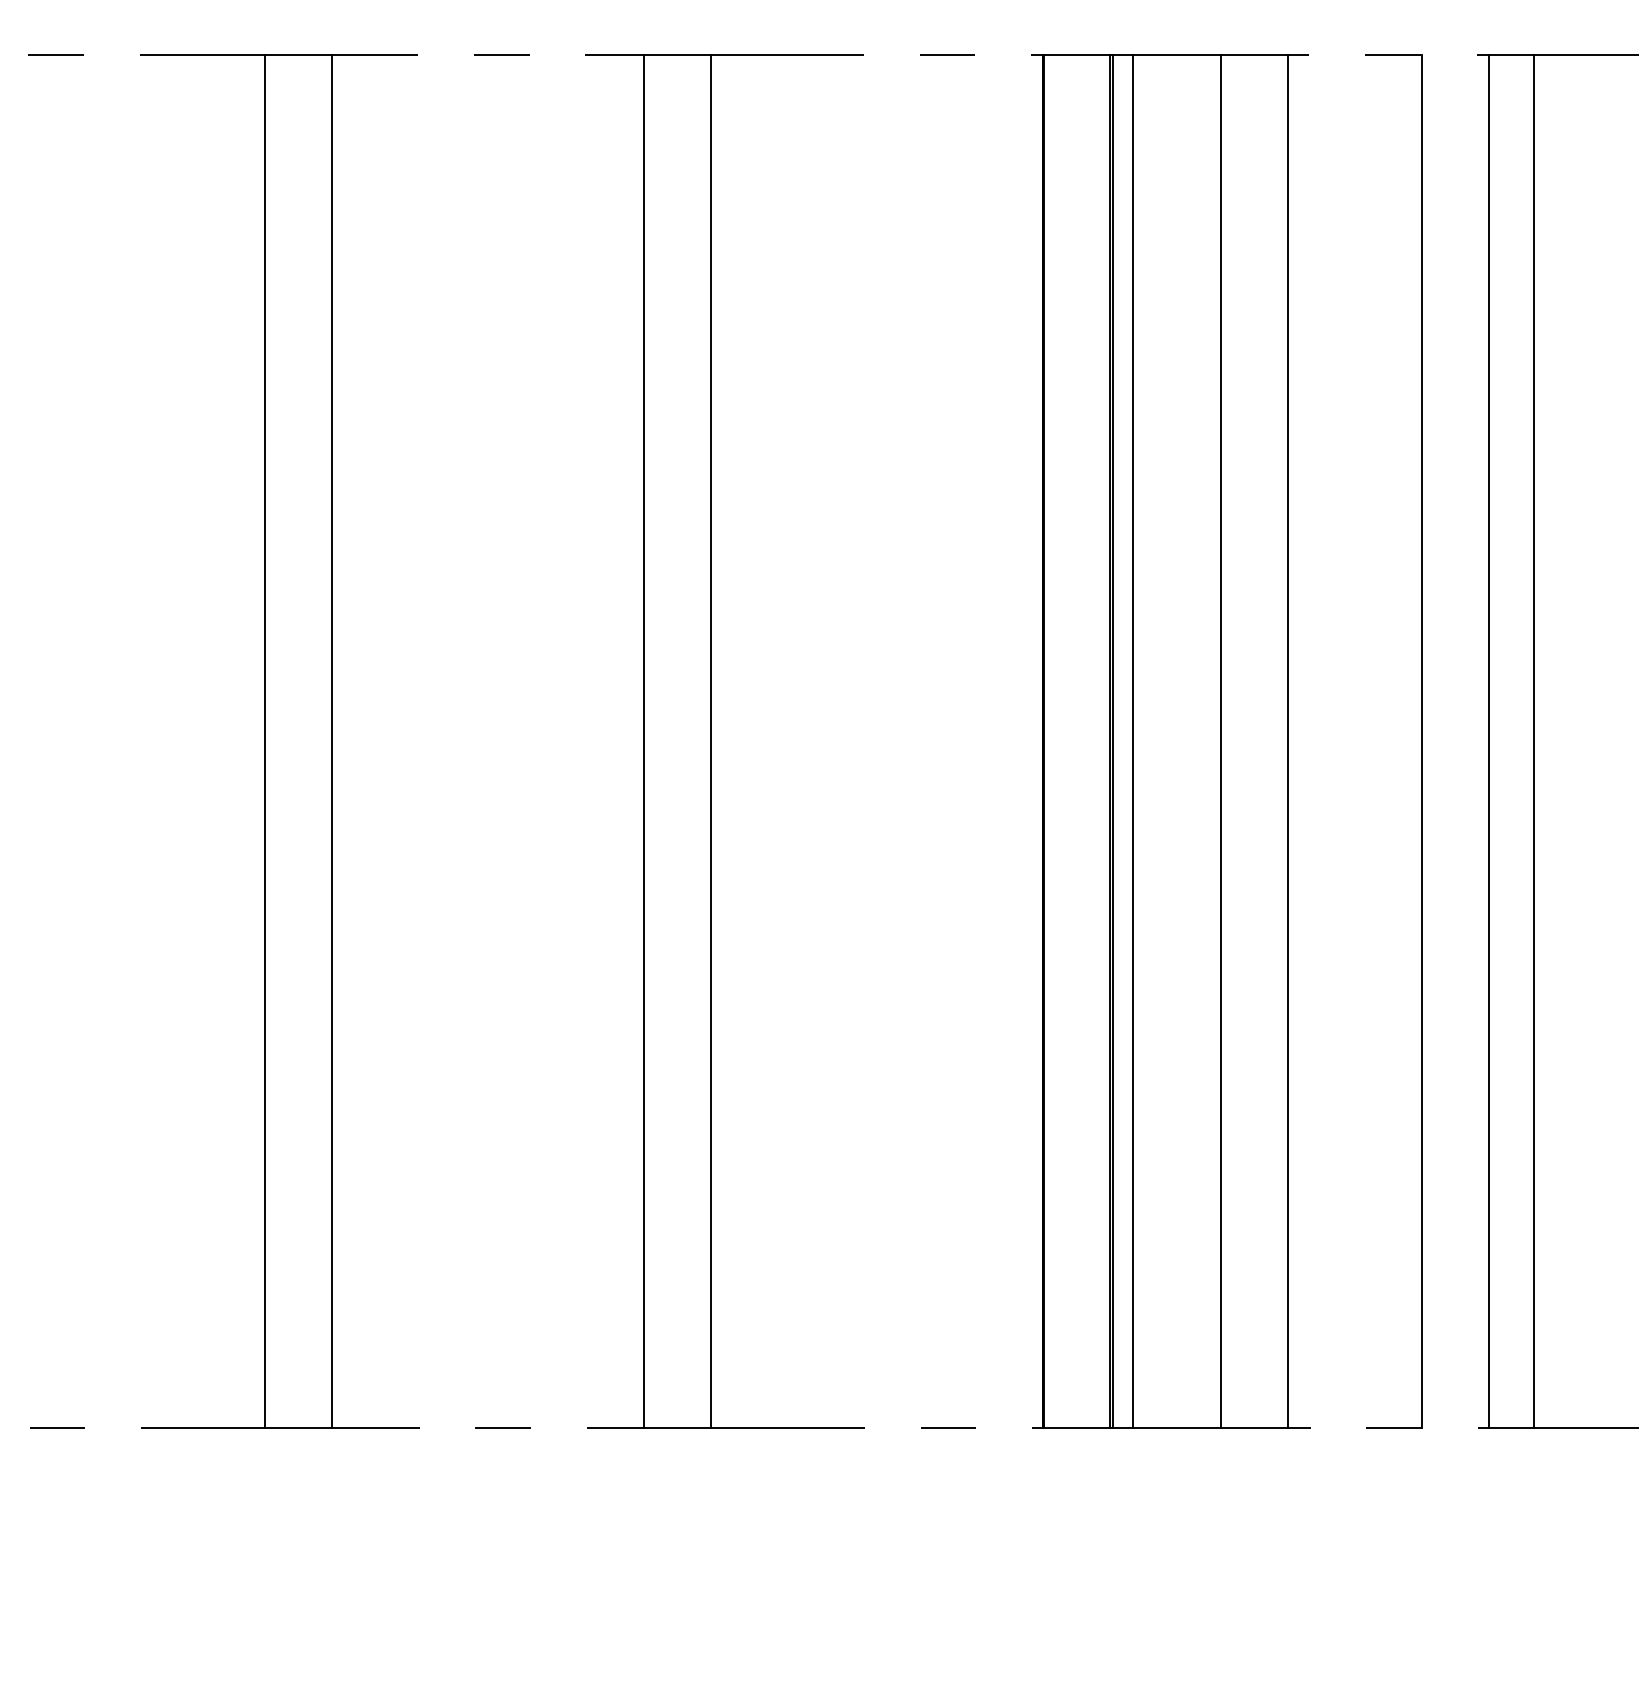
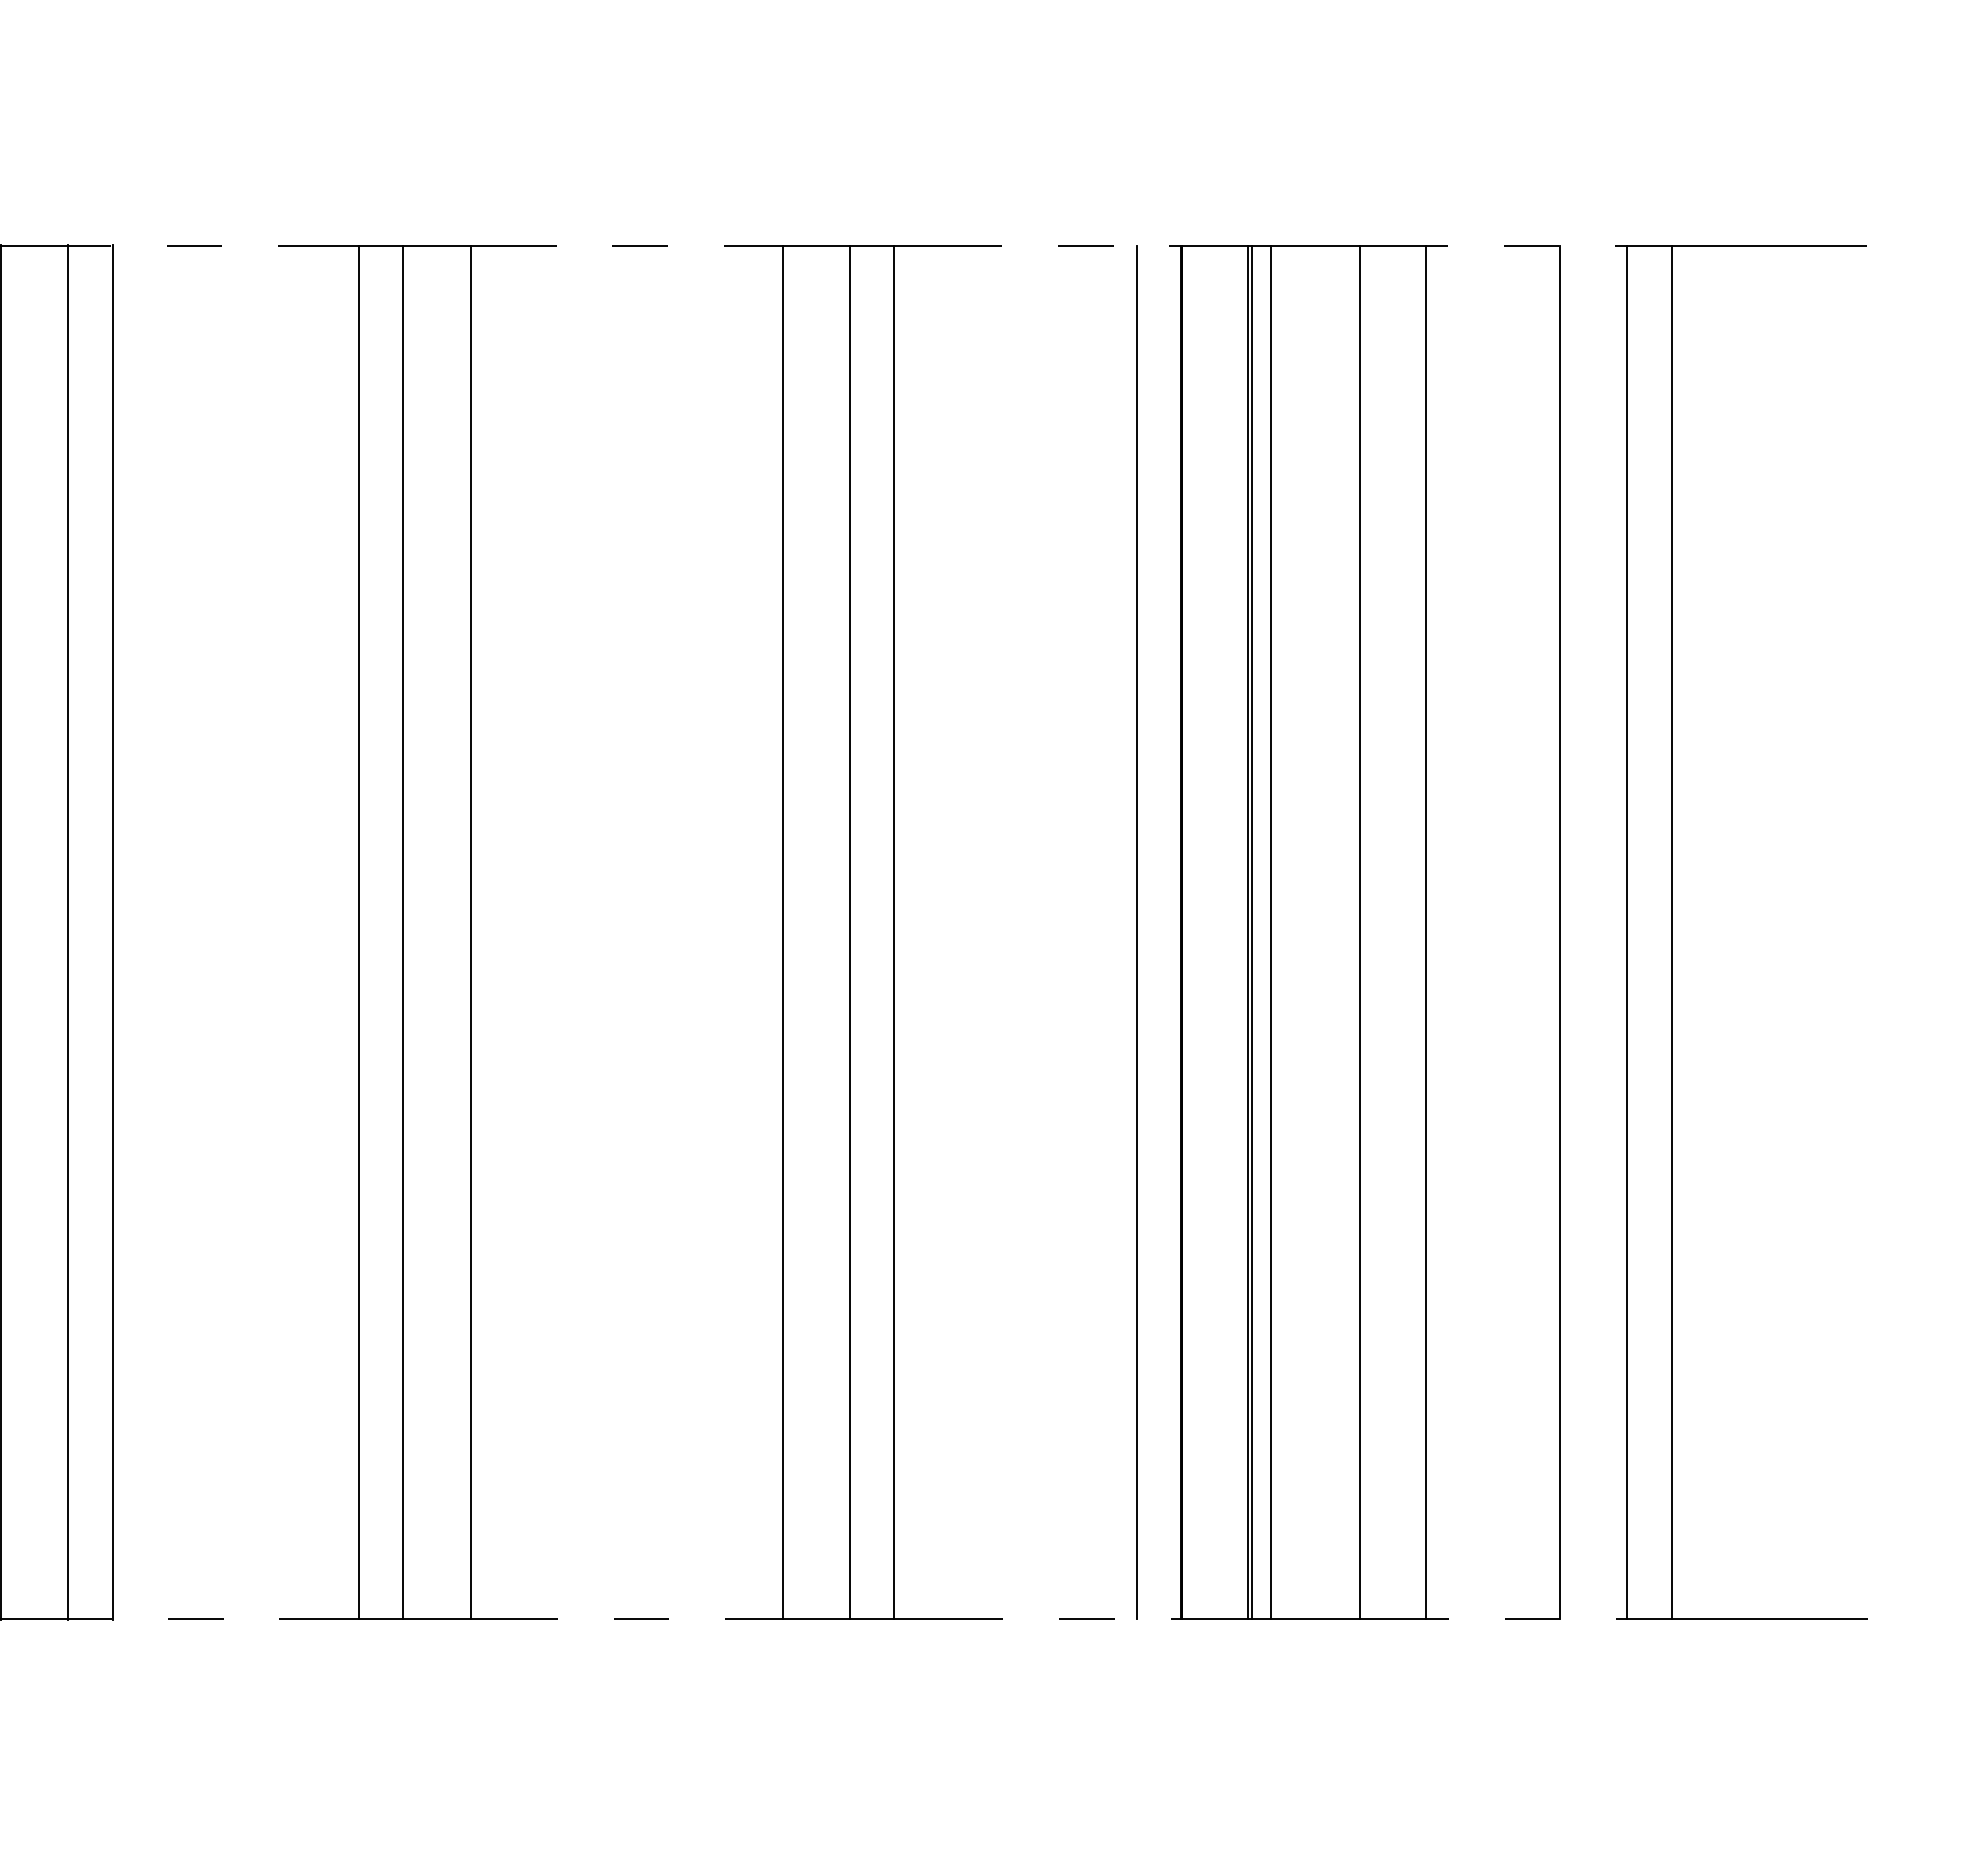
line: (220, 741) -> (358, 932), added
line: (755, 741) -> (893, 932), added
line: (999, 741) -> (1137, 932), added

